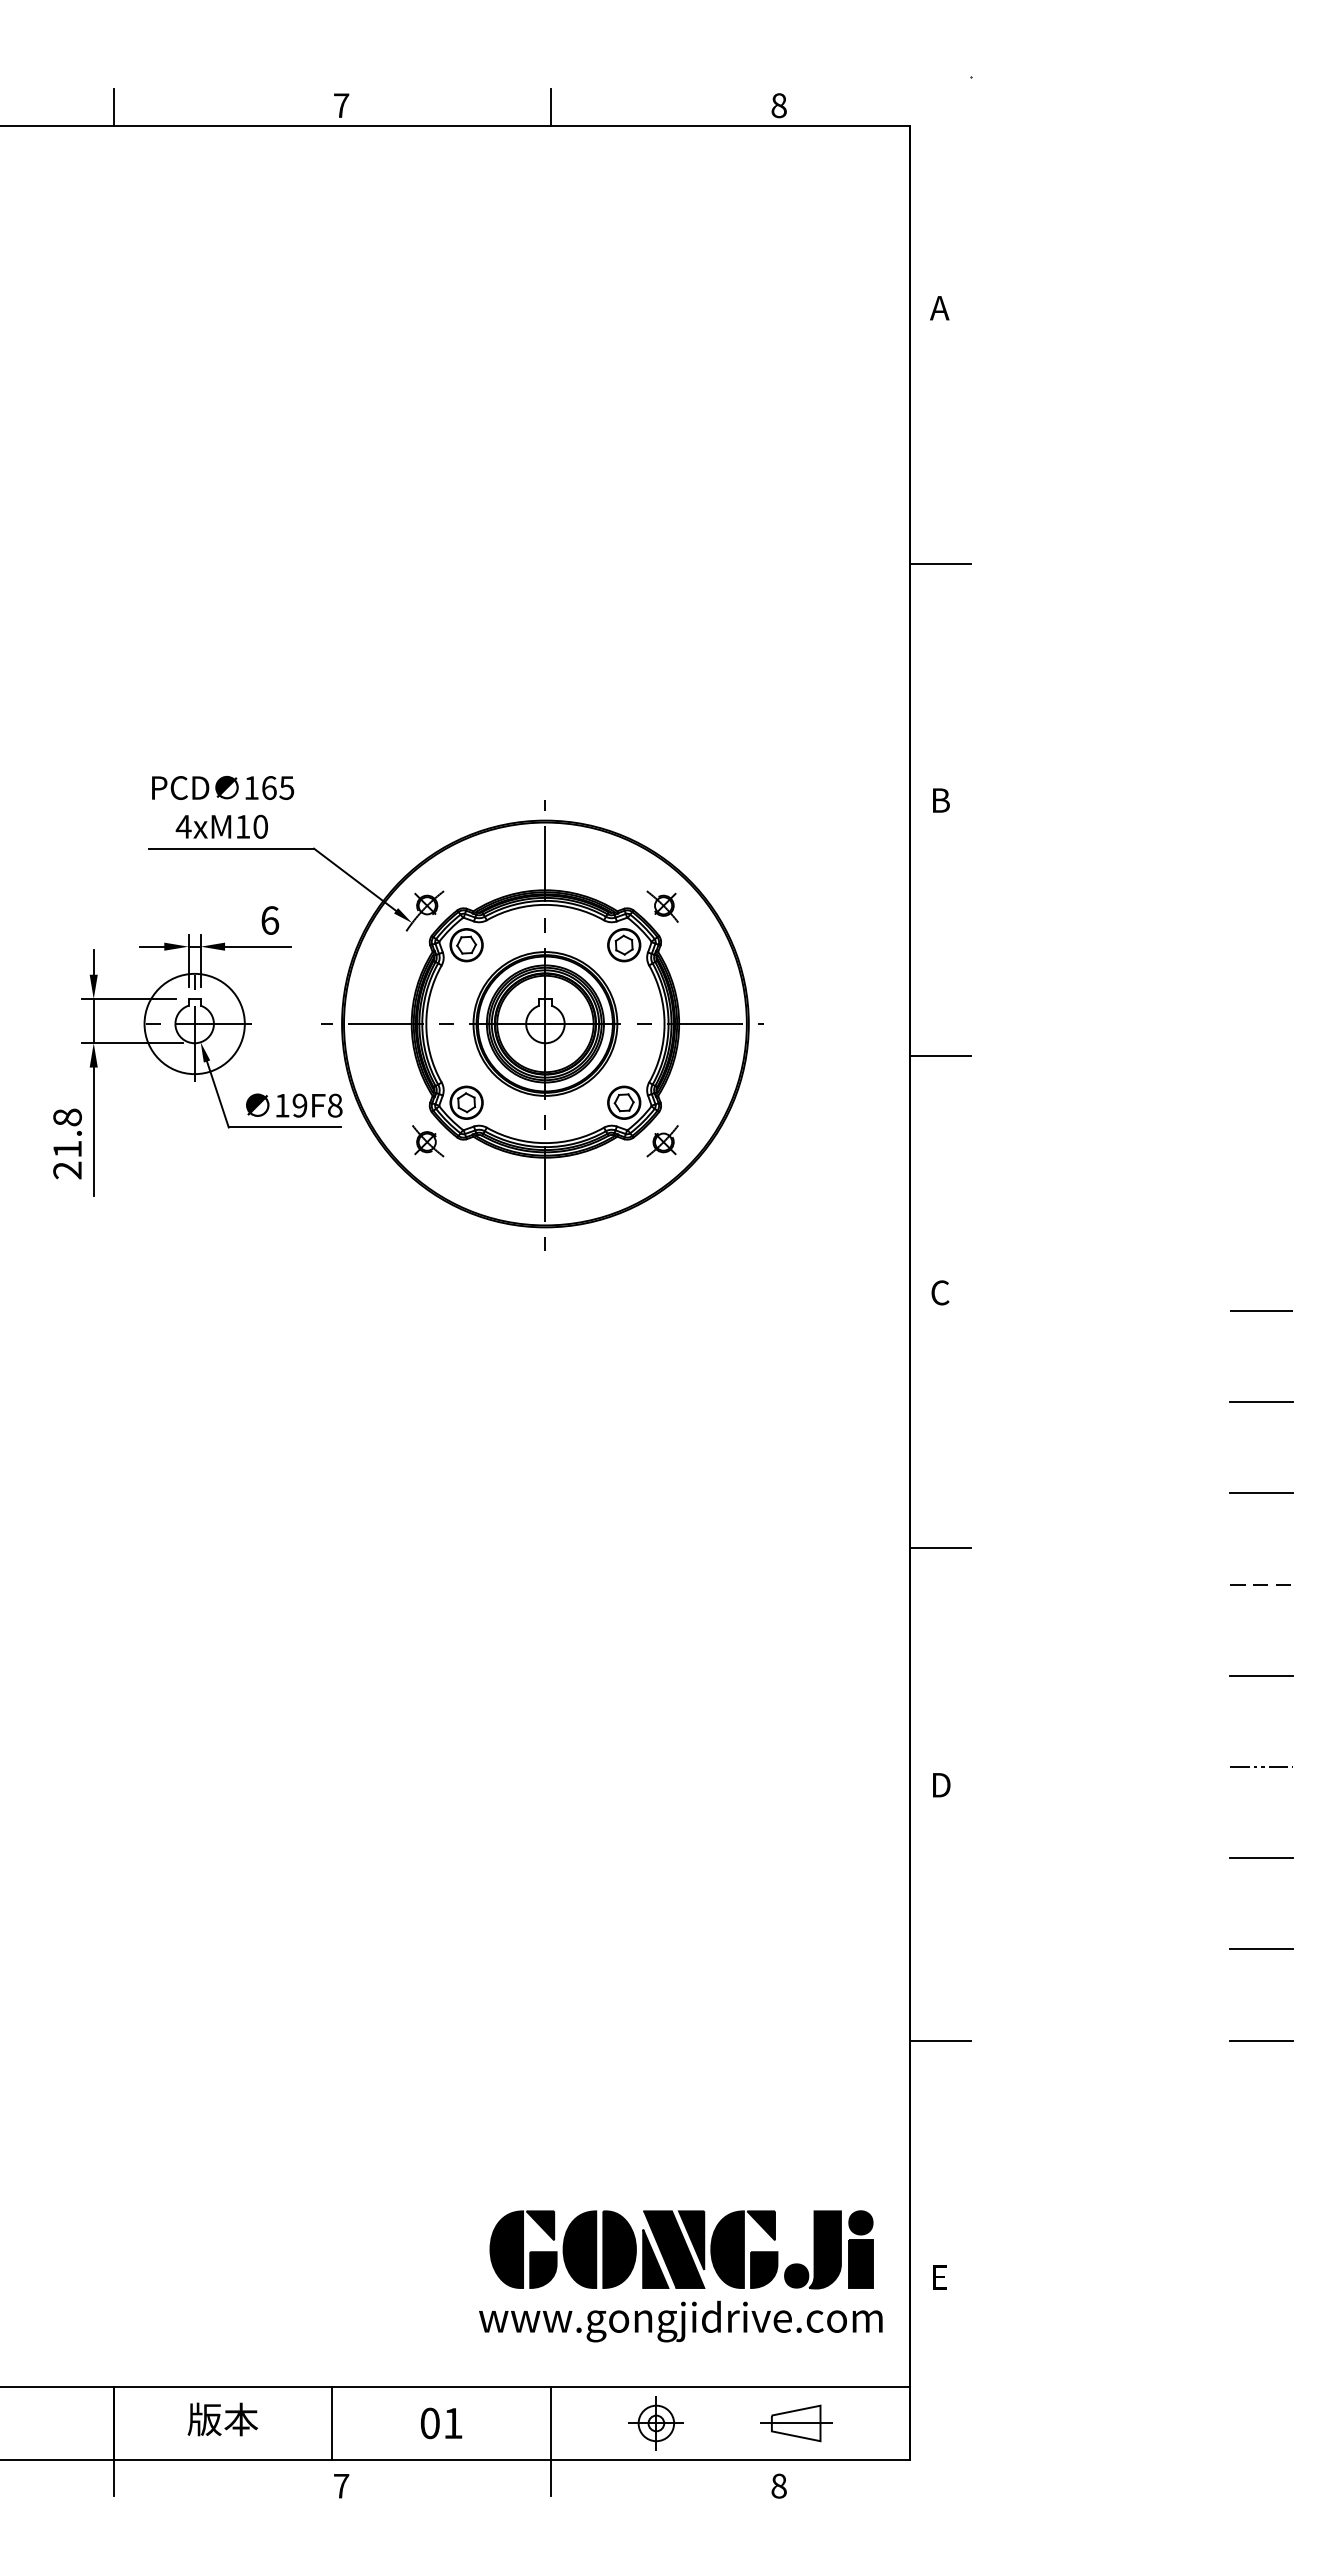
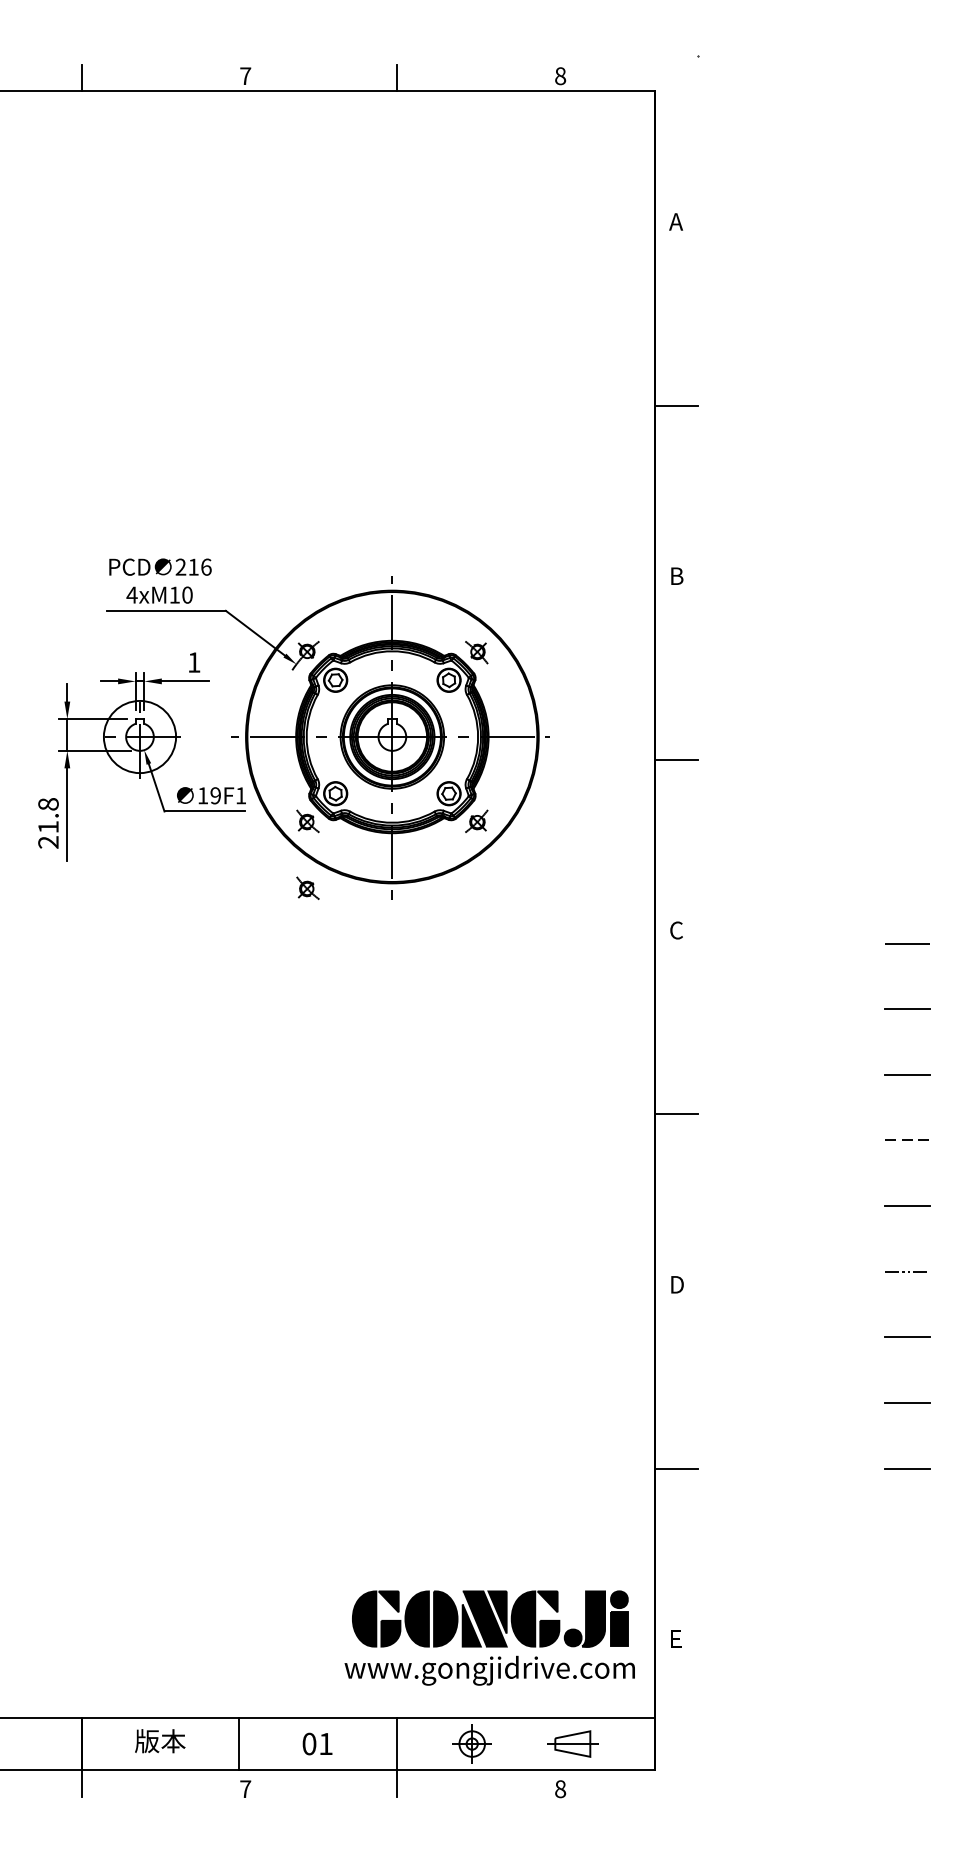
text: (269, 787) -> (193, 566), 165 -> 216
text: (270, 920) -> (194, 662), 6 -> 1
text: (335, 1105) -> (241, 795), 19F8 -> 19F1
part: (428, 1234) -> (308, 888), added

